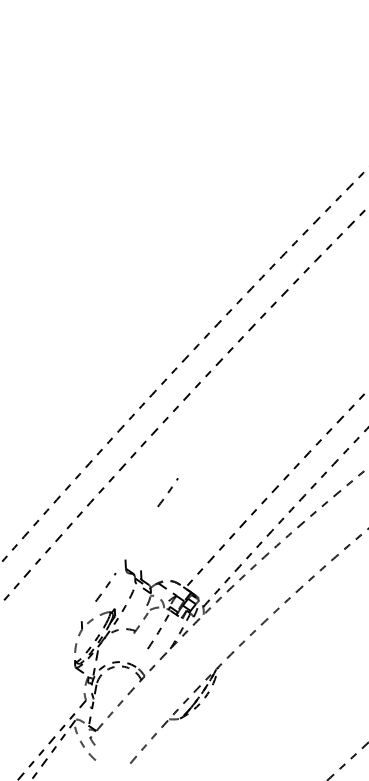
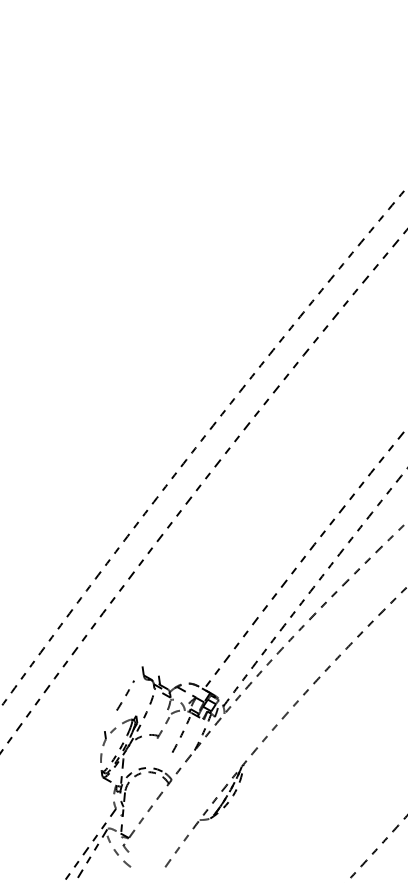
arc: (167, 492) -> (178, 596), removed

